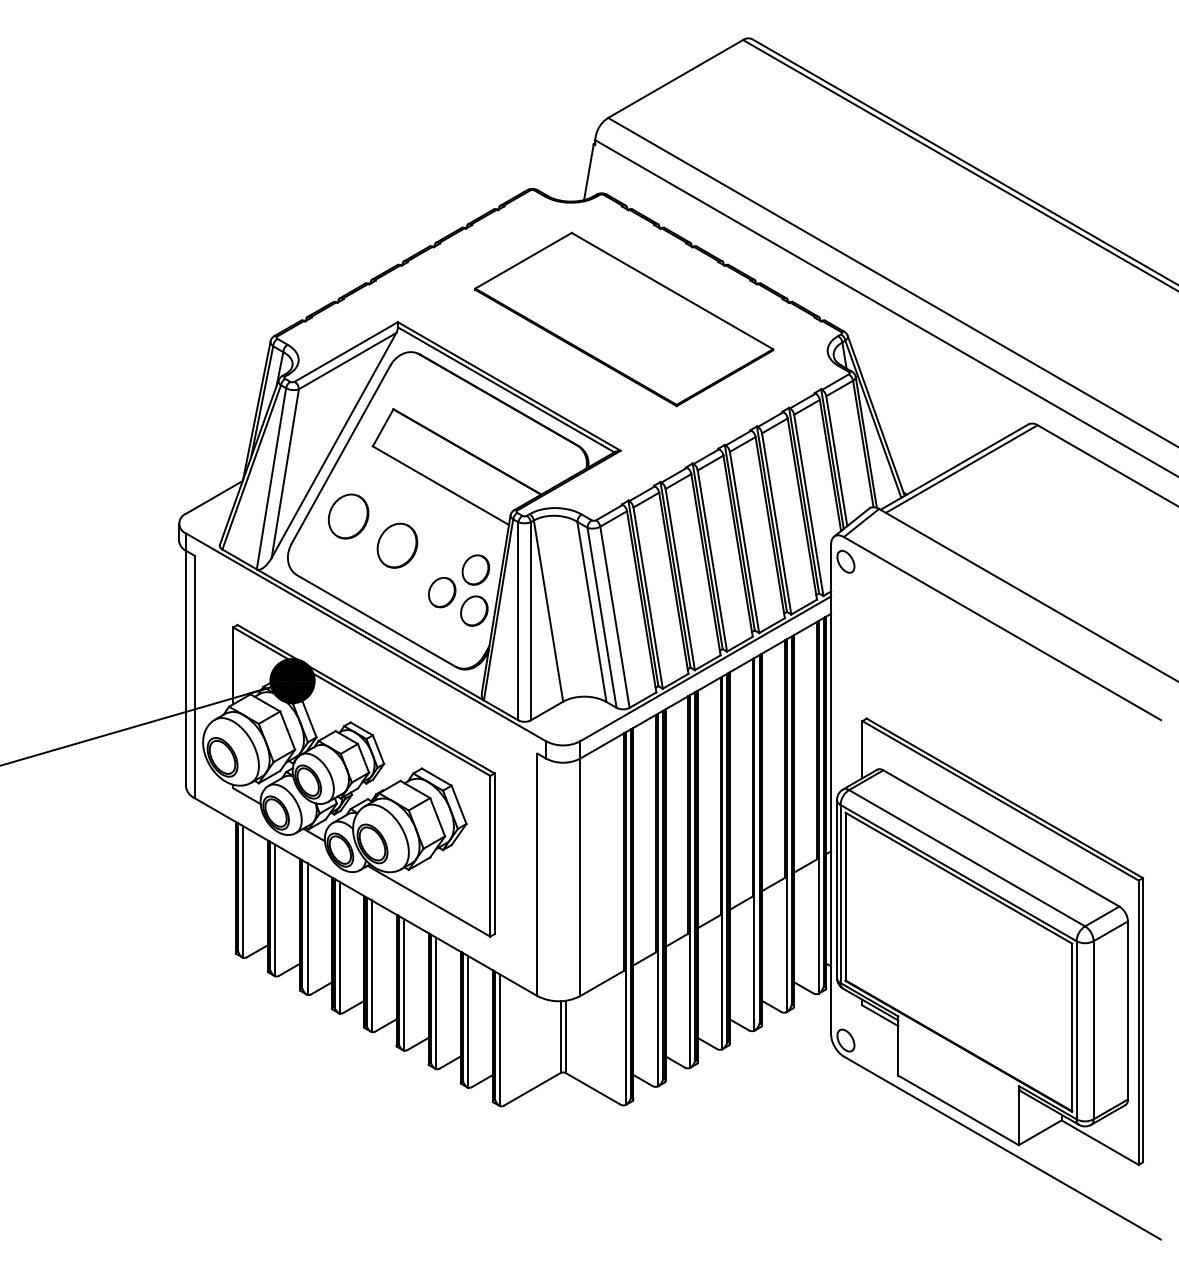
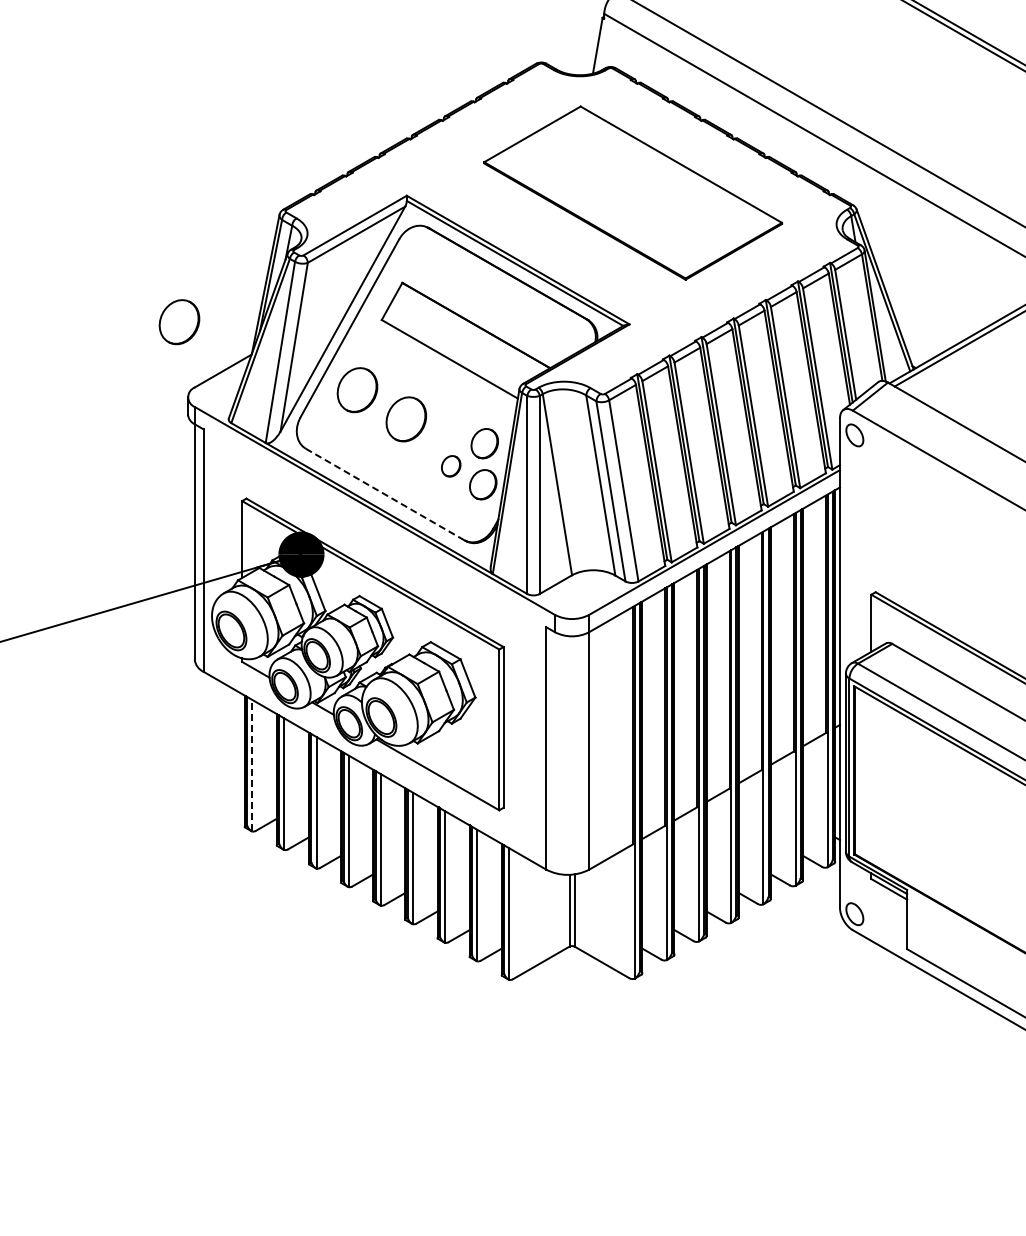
part: (170, 448) -> (179, 322), added
part: (442, 592) -> (451, 466), size x0.7
line: (376, 620) -> (385, 494), solid -> dashed
line: (243, 892) -> (252, 766), solid -> dashed

